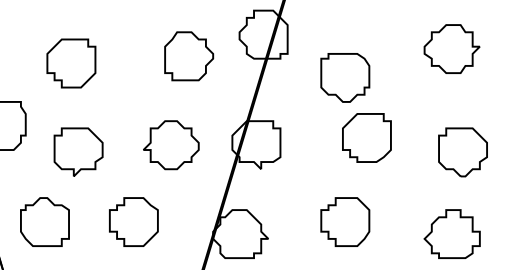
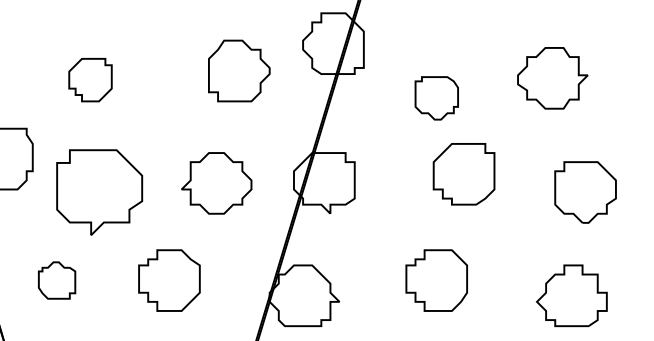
part: (451, 48) -> (552, 77), moved
part: (71, 63) -> (90, 80), size x0.7
part: (345, 77) -> (436, 97), size x0.7
part: (78, 151) -> (99, 191), size x1.4
part: (44, 221) -> (56, 279), size x0.6

